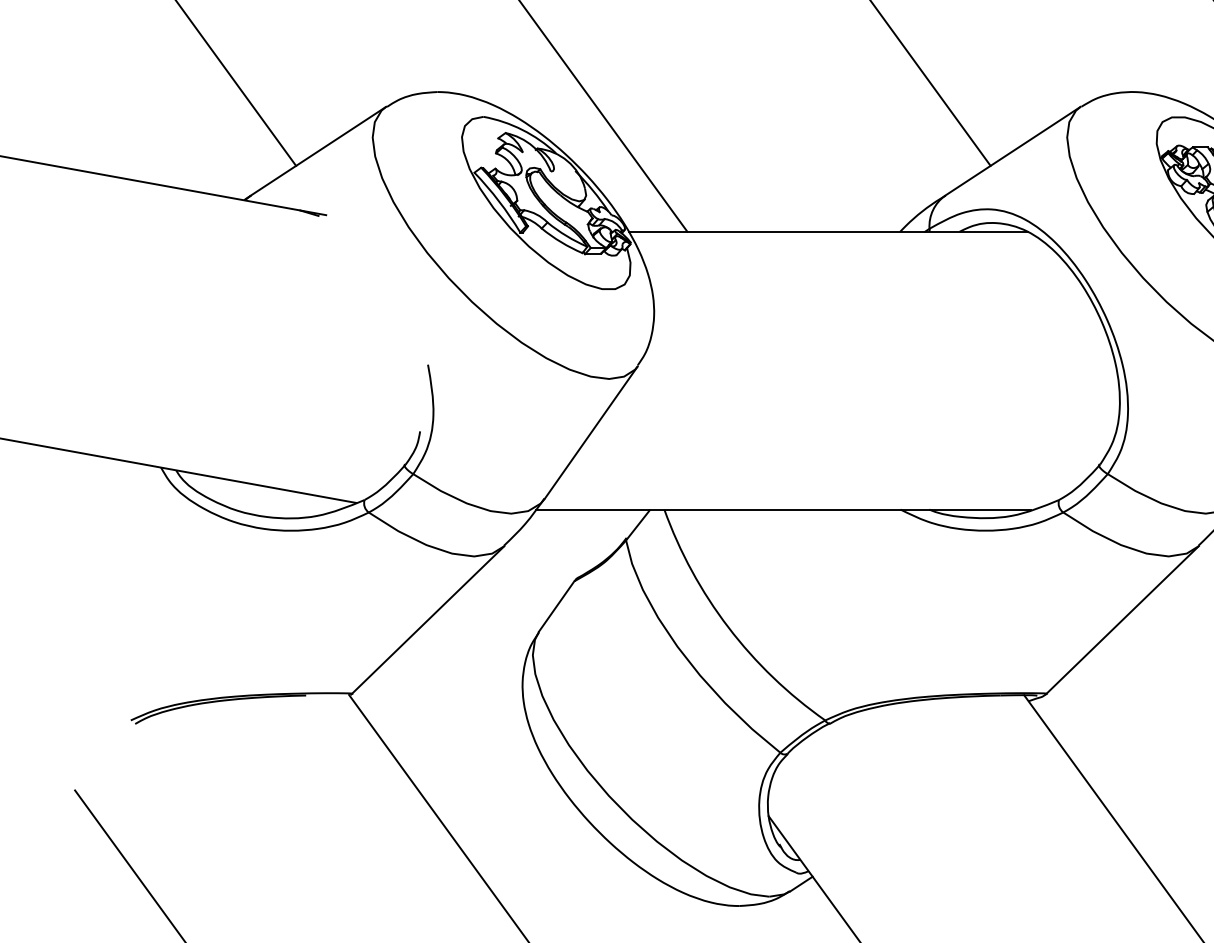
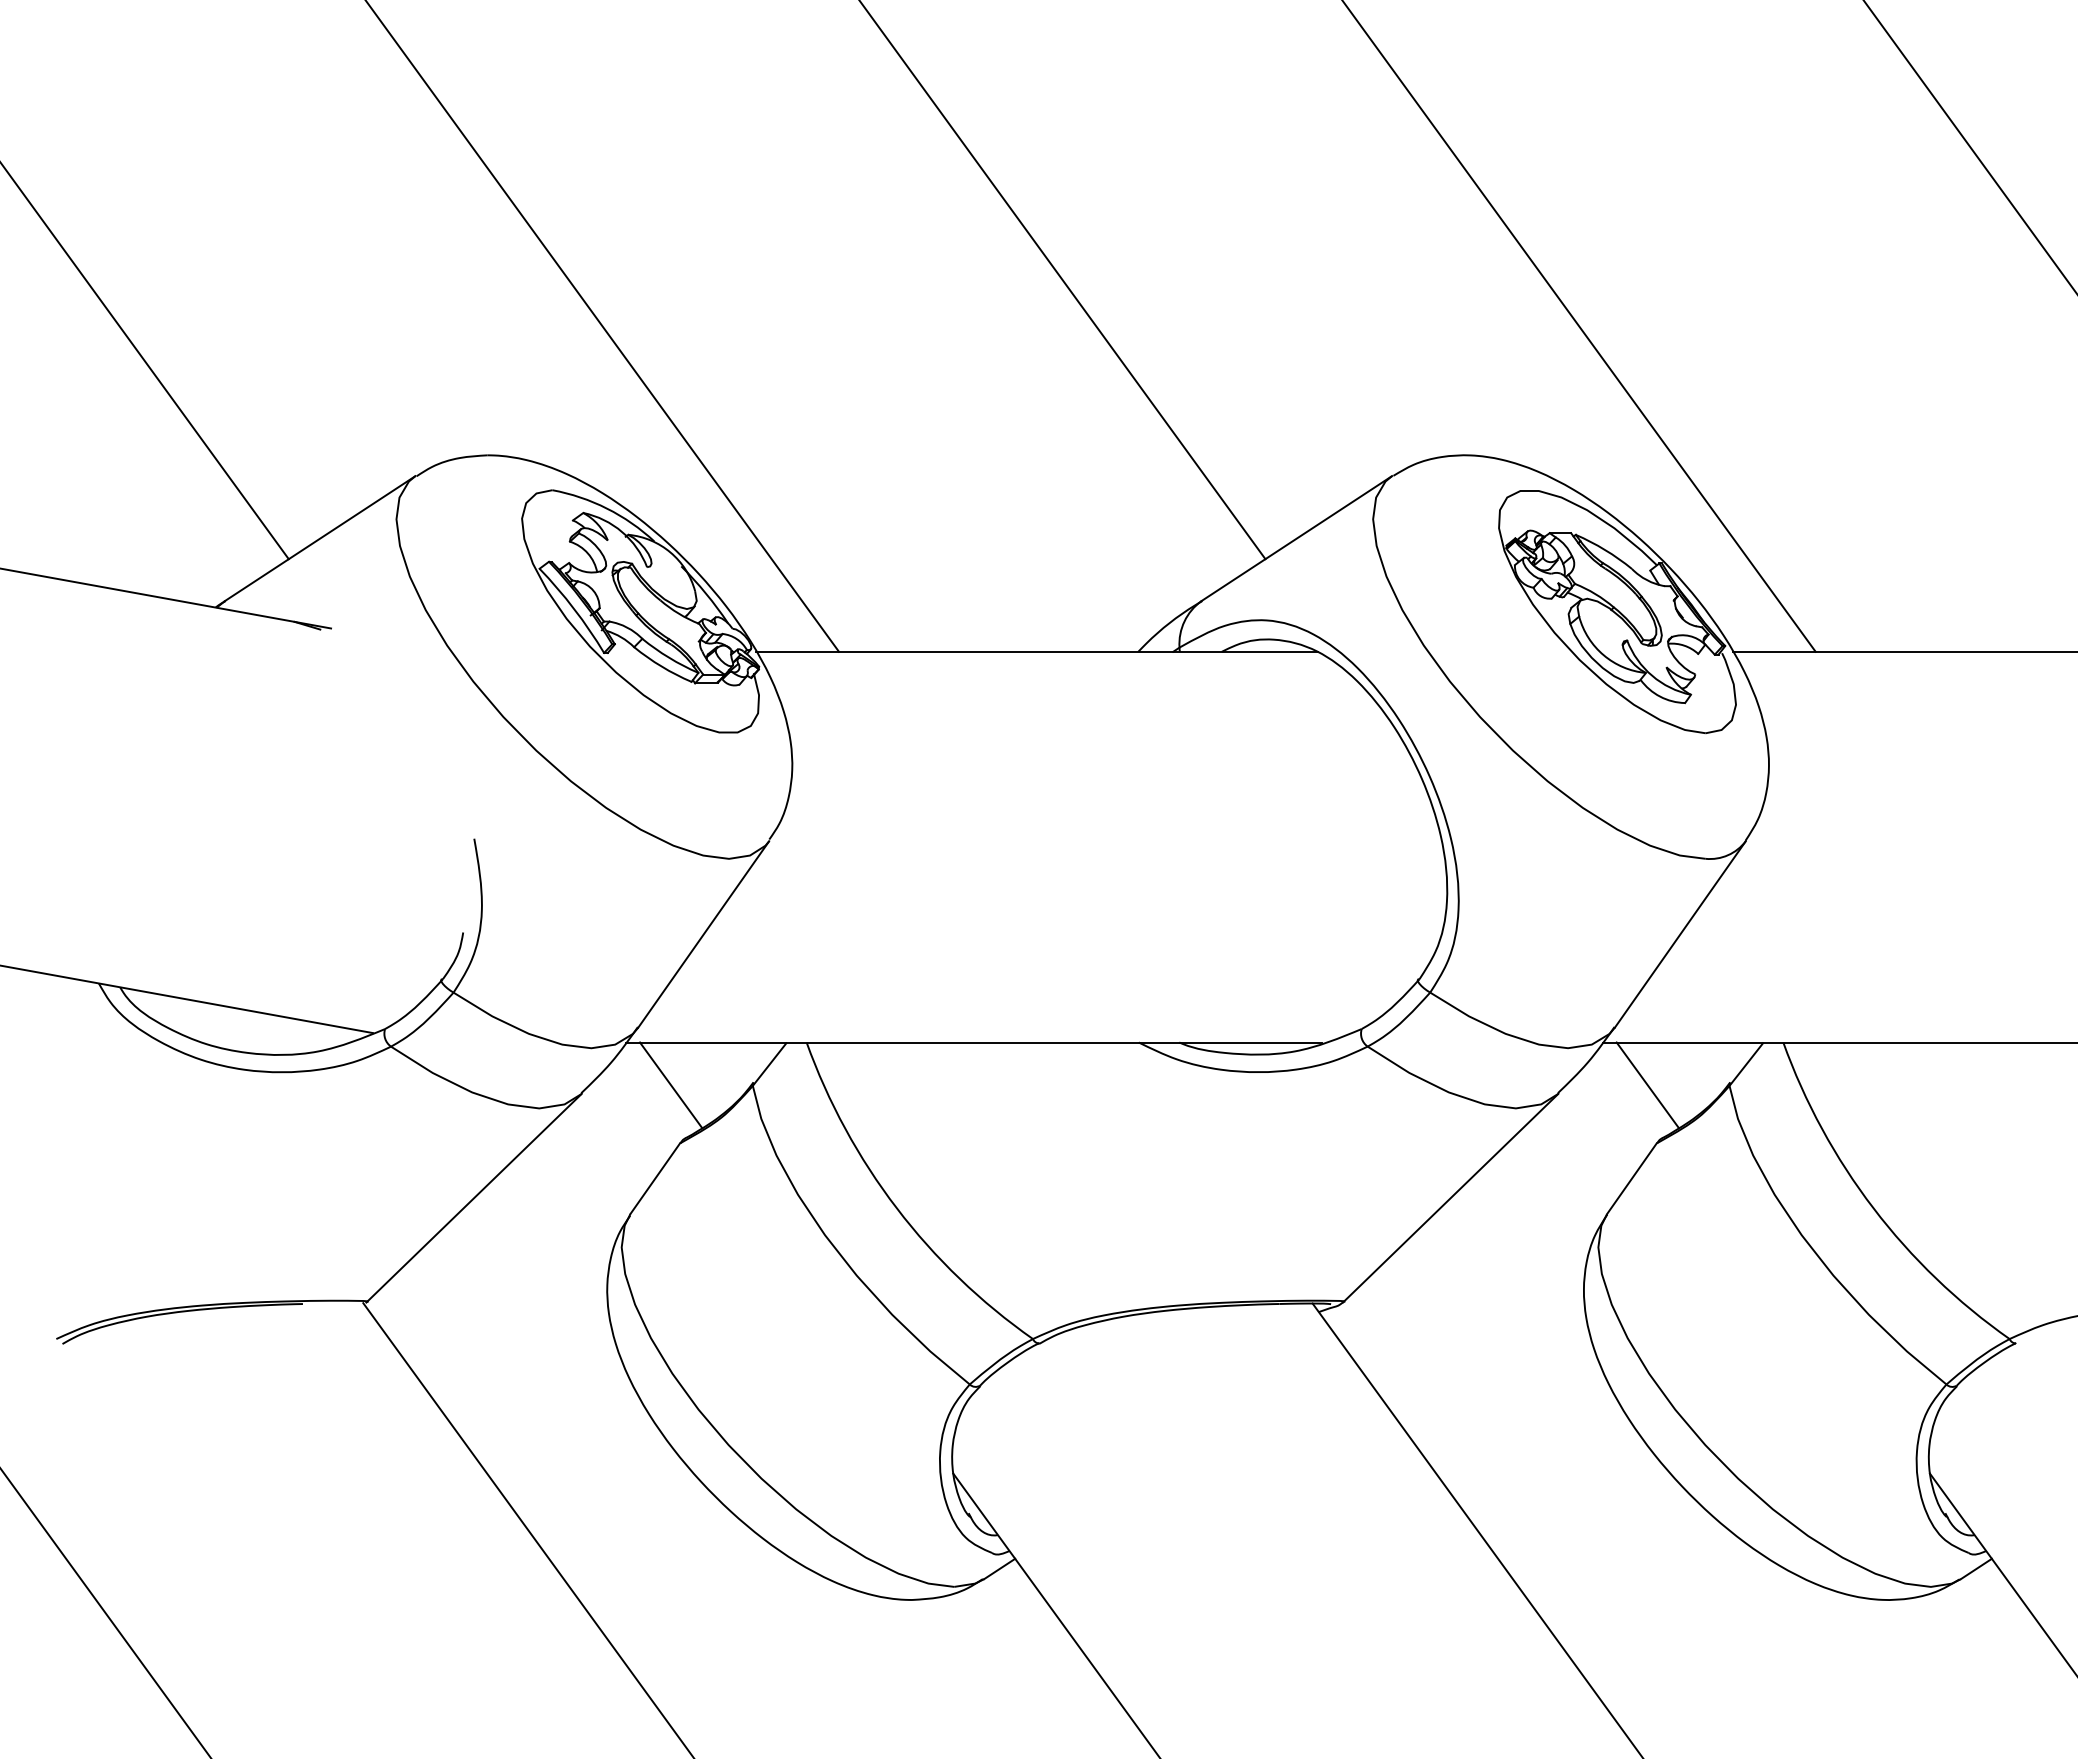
line: (568, 540) -> (671, 1085), added

